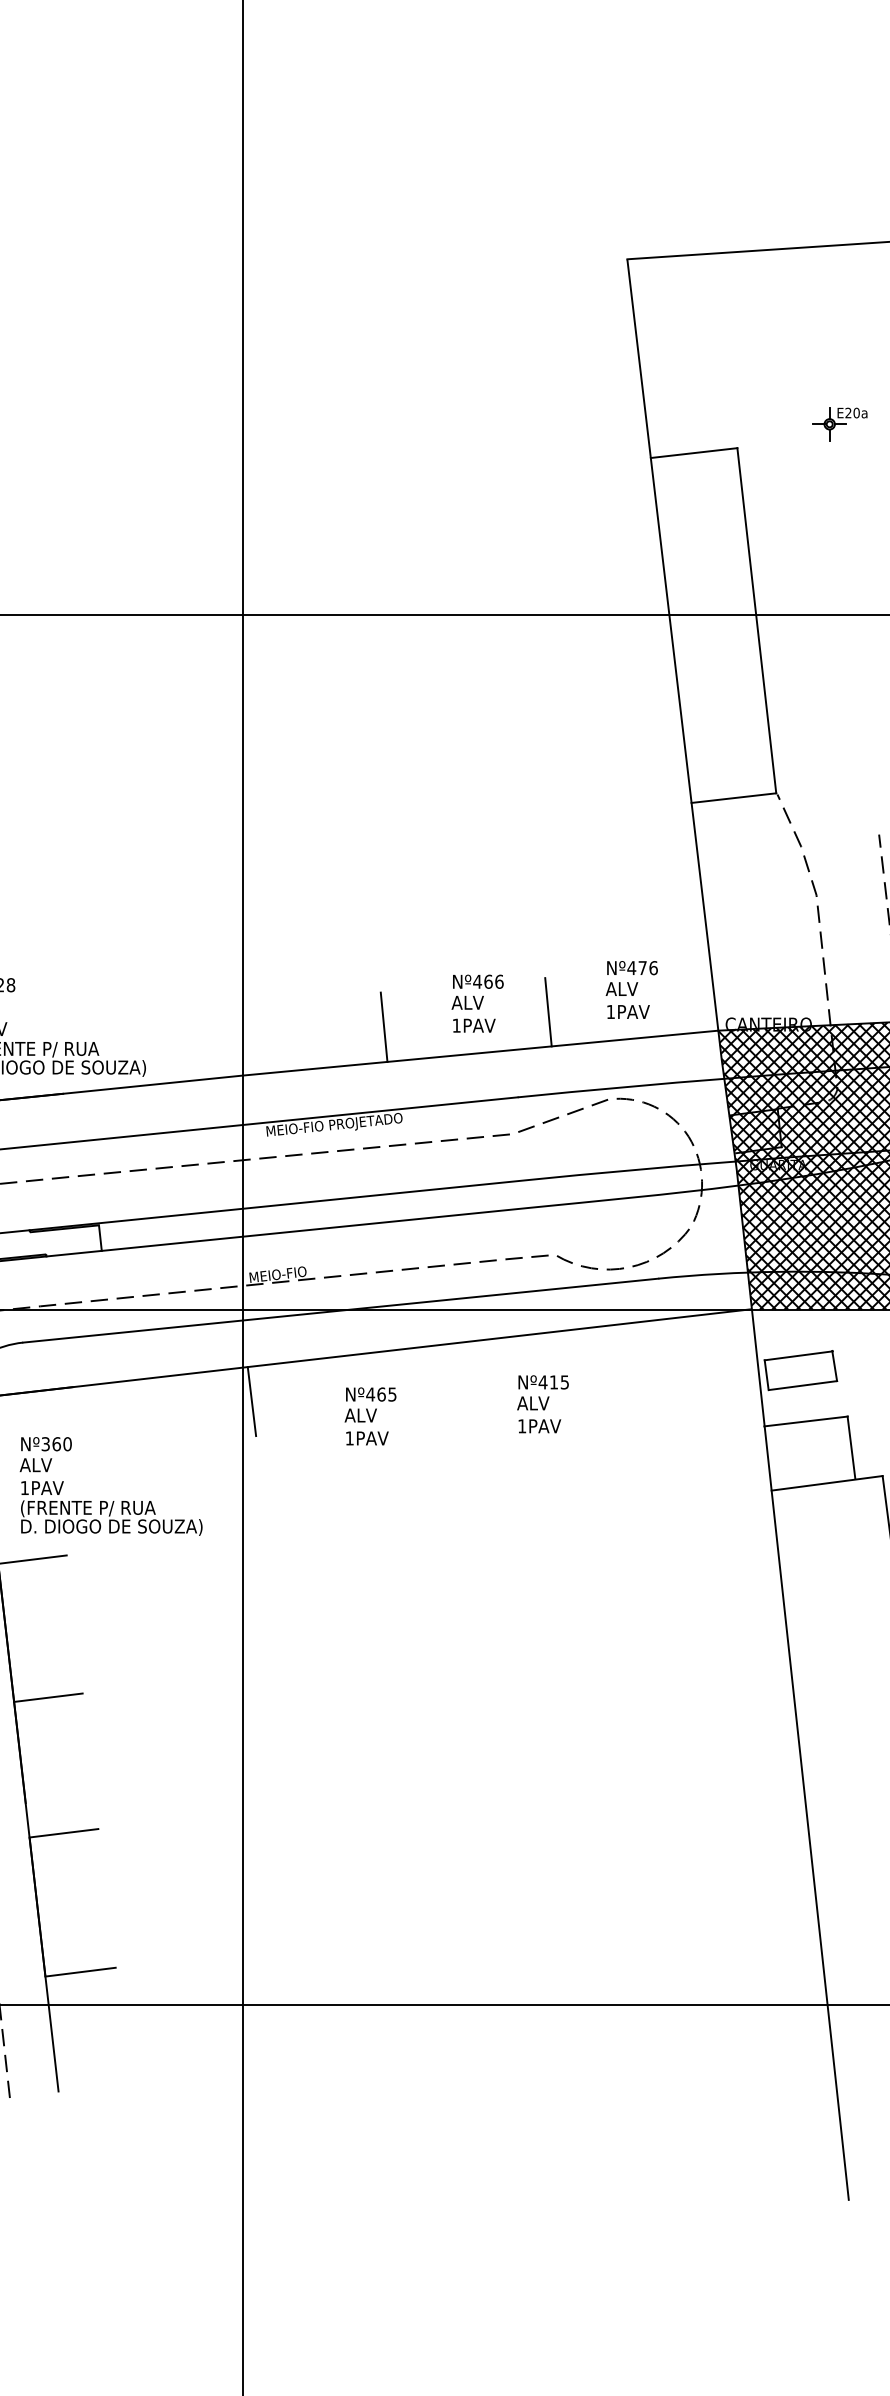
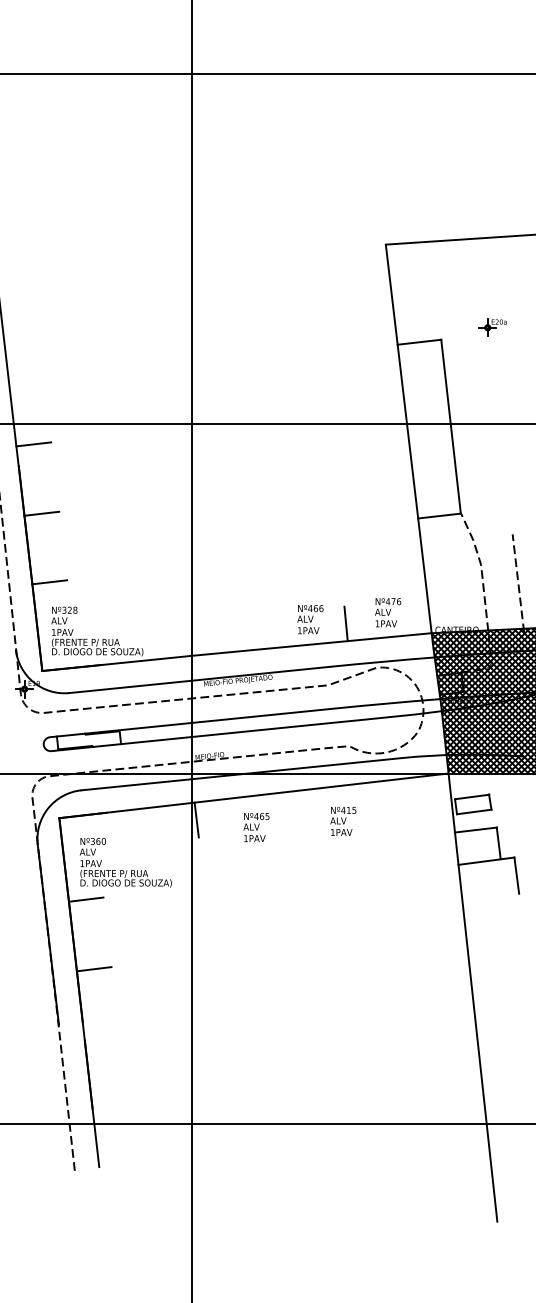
line: (382, 1027) -> (262, 631), removed
line: (62, 1833) -> (101, 1037), removed
line: (80, 1972) -> (110, 1107), removed

